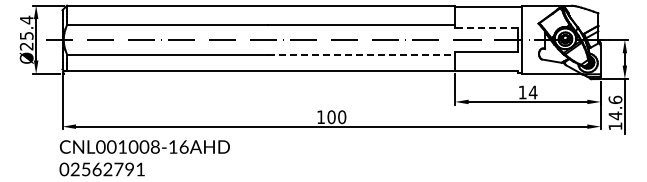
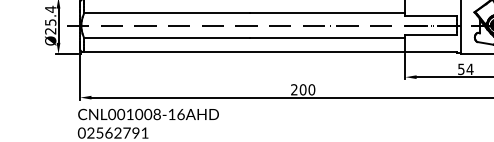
line: (485, 28) -> (430, 16), dashed -> solid
line: (361, 54) -> (327, 37), dashed -> solid
text: (522, 92) -> (461, 69), 14 -> 54
text: (320, 116) -> (293, 89), 100 -> 200

